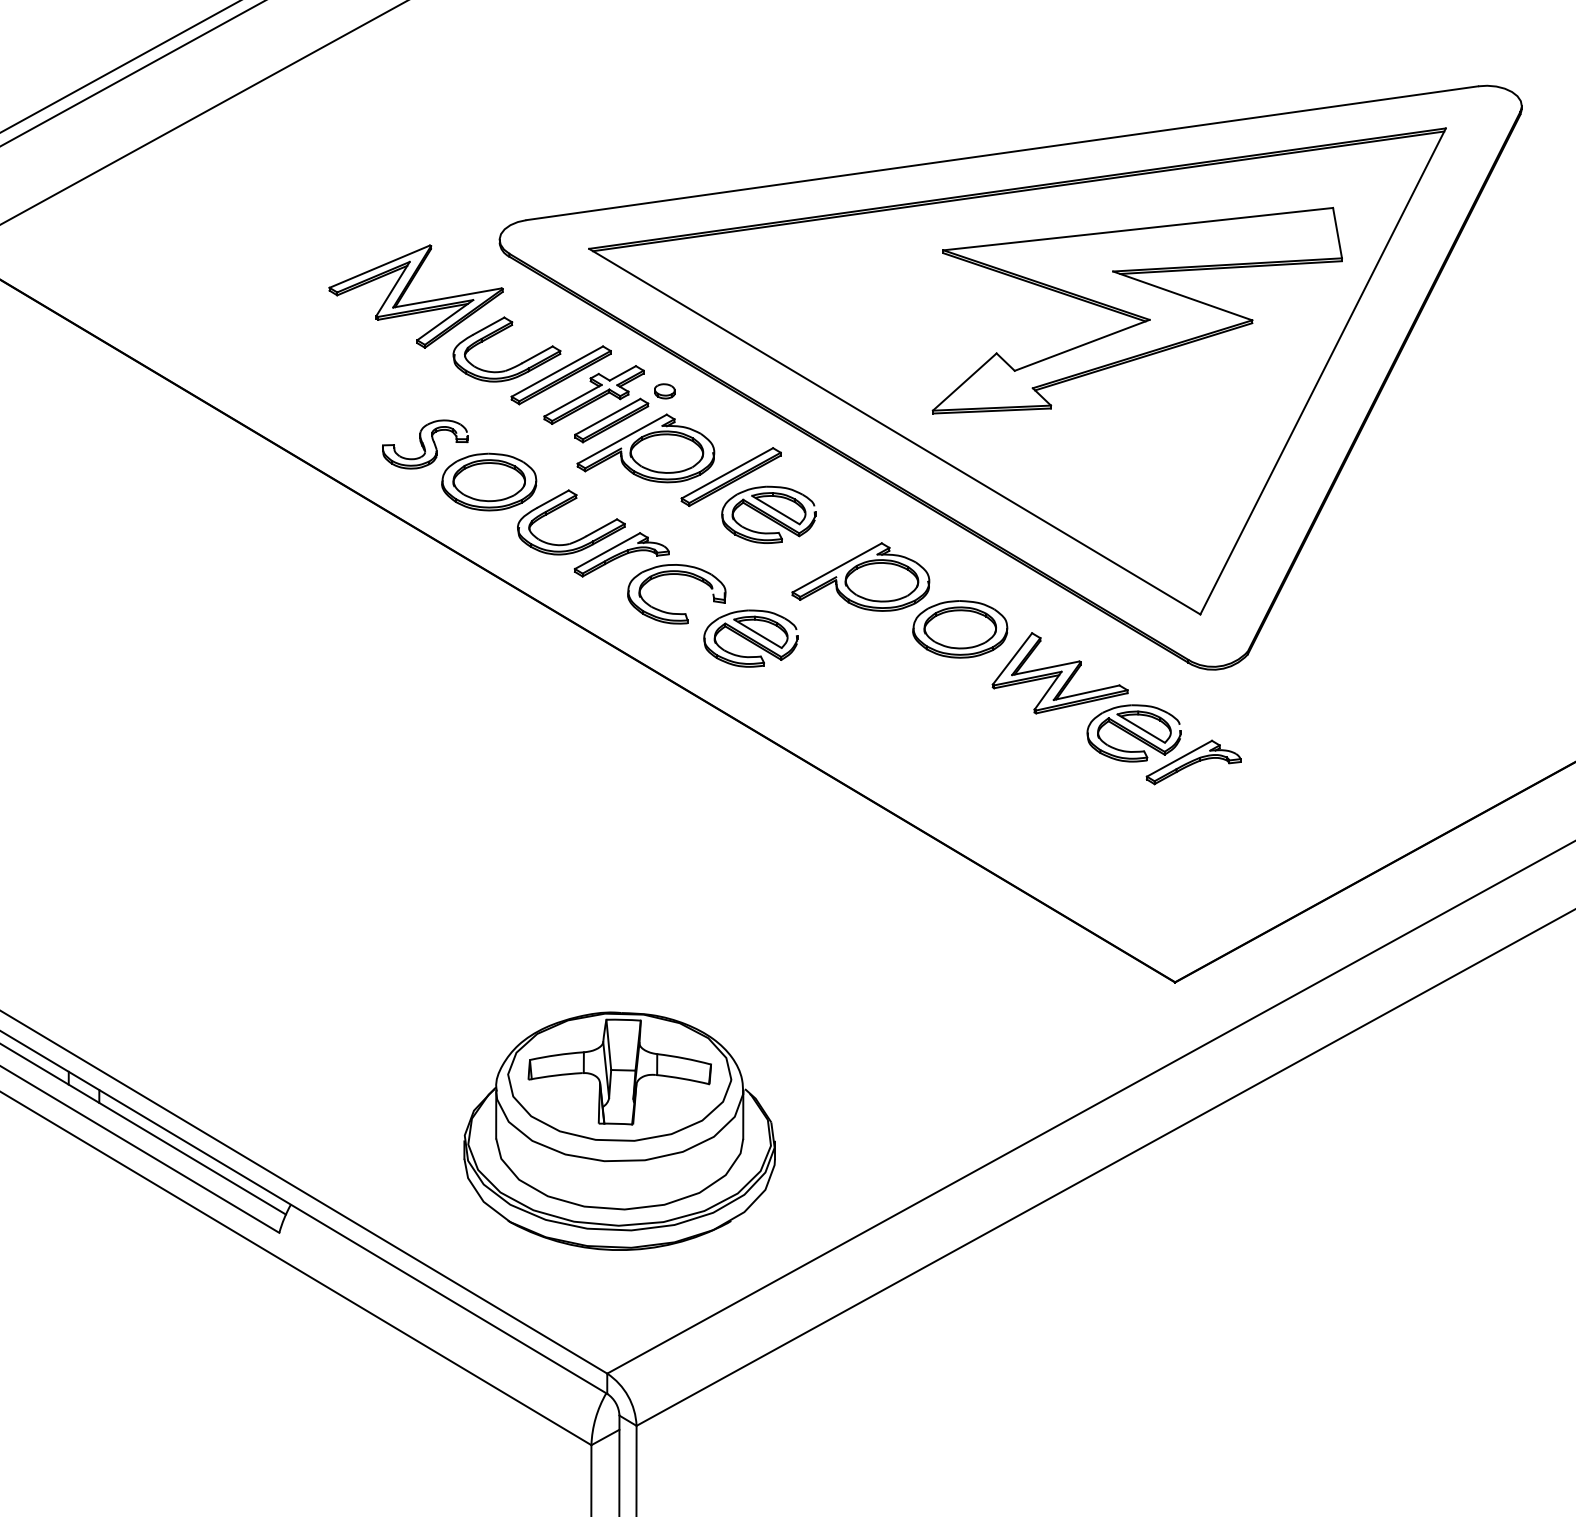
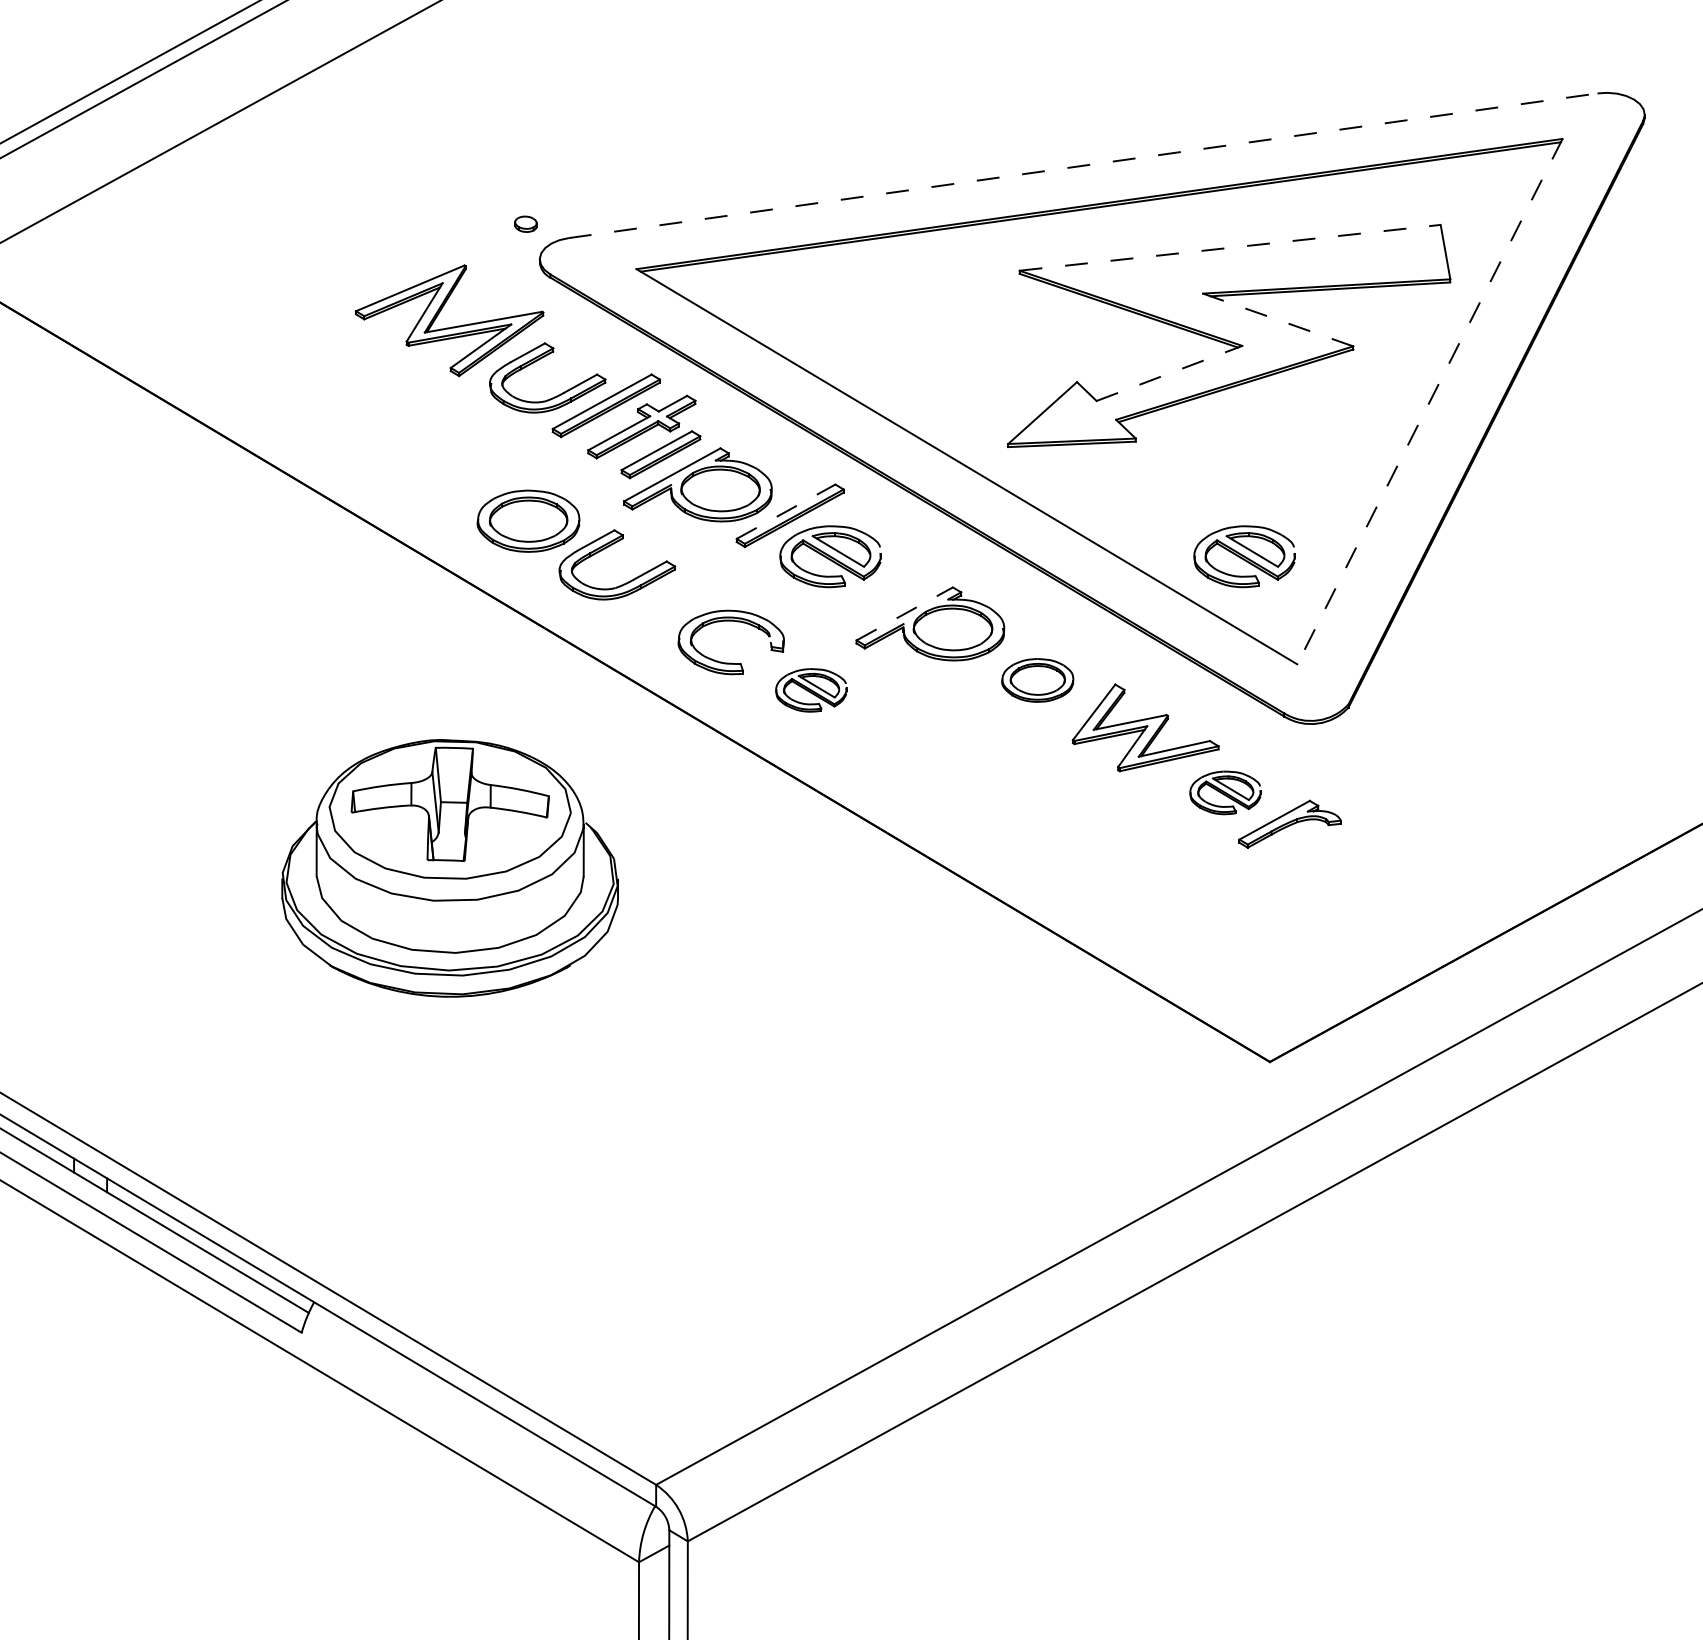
line: (1002, 153) -> (1083, 166), solid -> dashed
line: (1138, 229) -> (1230, 248), solid -> dashed
line: (1182, 295) -> (1277, 319), solid -> dashed
line: (1082, 345) -> (1169, 373), solid -> dashed
line: (1322, 371) -> (1429, 401), solid -> dashed
part: (664, 391) -> (525, 224), moved
part: (425, 444) -> (459, 480), removed
line: (727, 473) -> (786, 511), solid -> dashed
part: (1151, 514) -> (1244, 556), added
part: (621, 554) -> (671, 599), removed
line: (837, 567) -> (905, 613), solid -> dashed
part: (960, 629) -> (1037, 680), size x0.7
part: (750, 638) -> (810, 690), size x0.7
part: (1133, 733) -> (1224, 792), size x0.7
part: (619, 1130) -> (449, 867), moved

